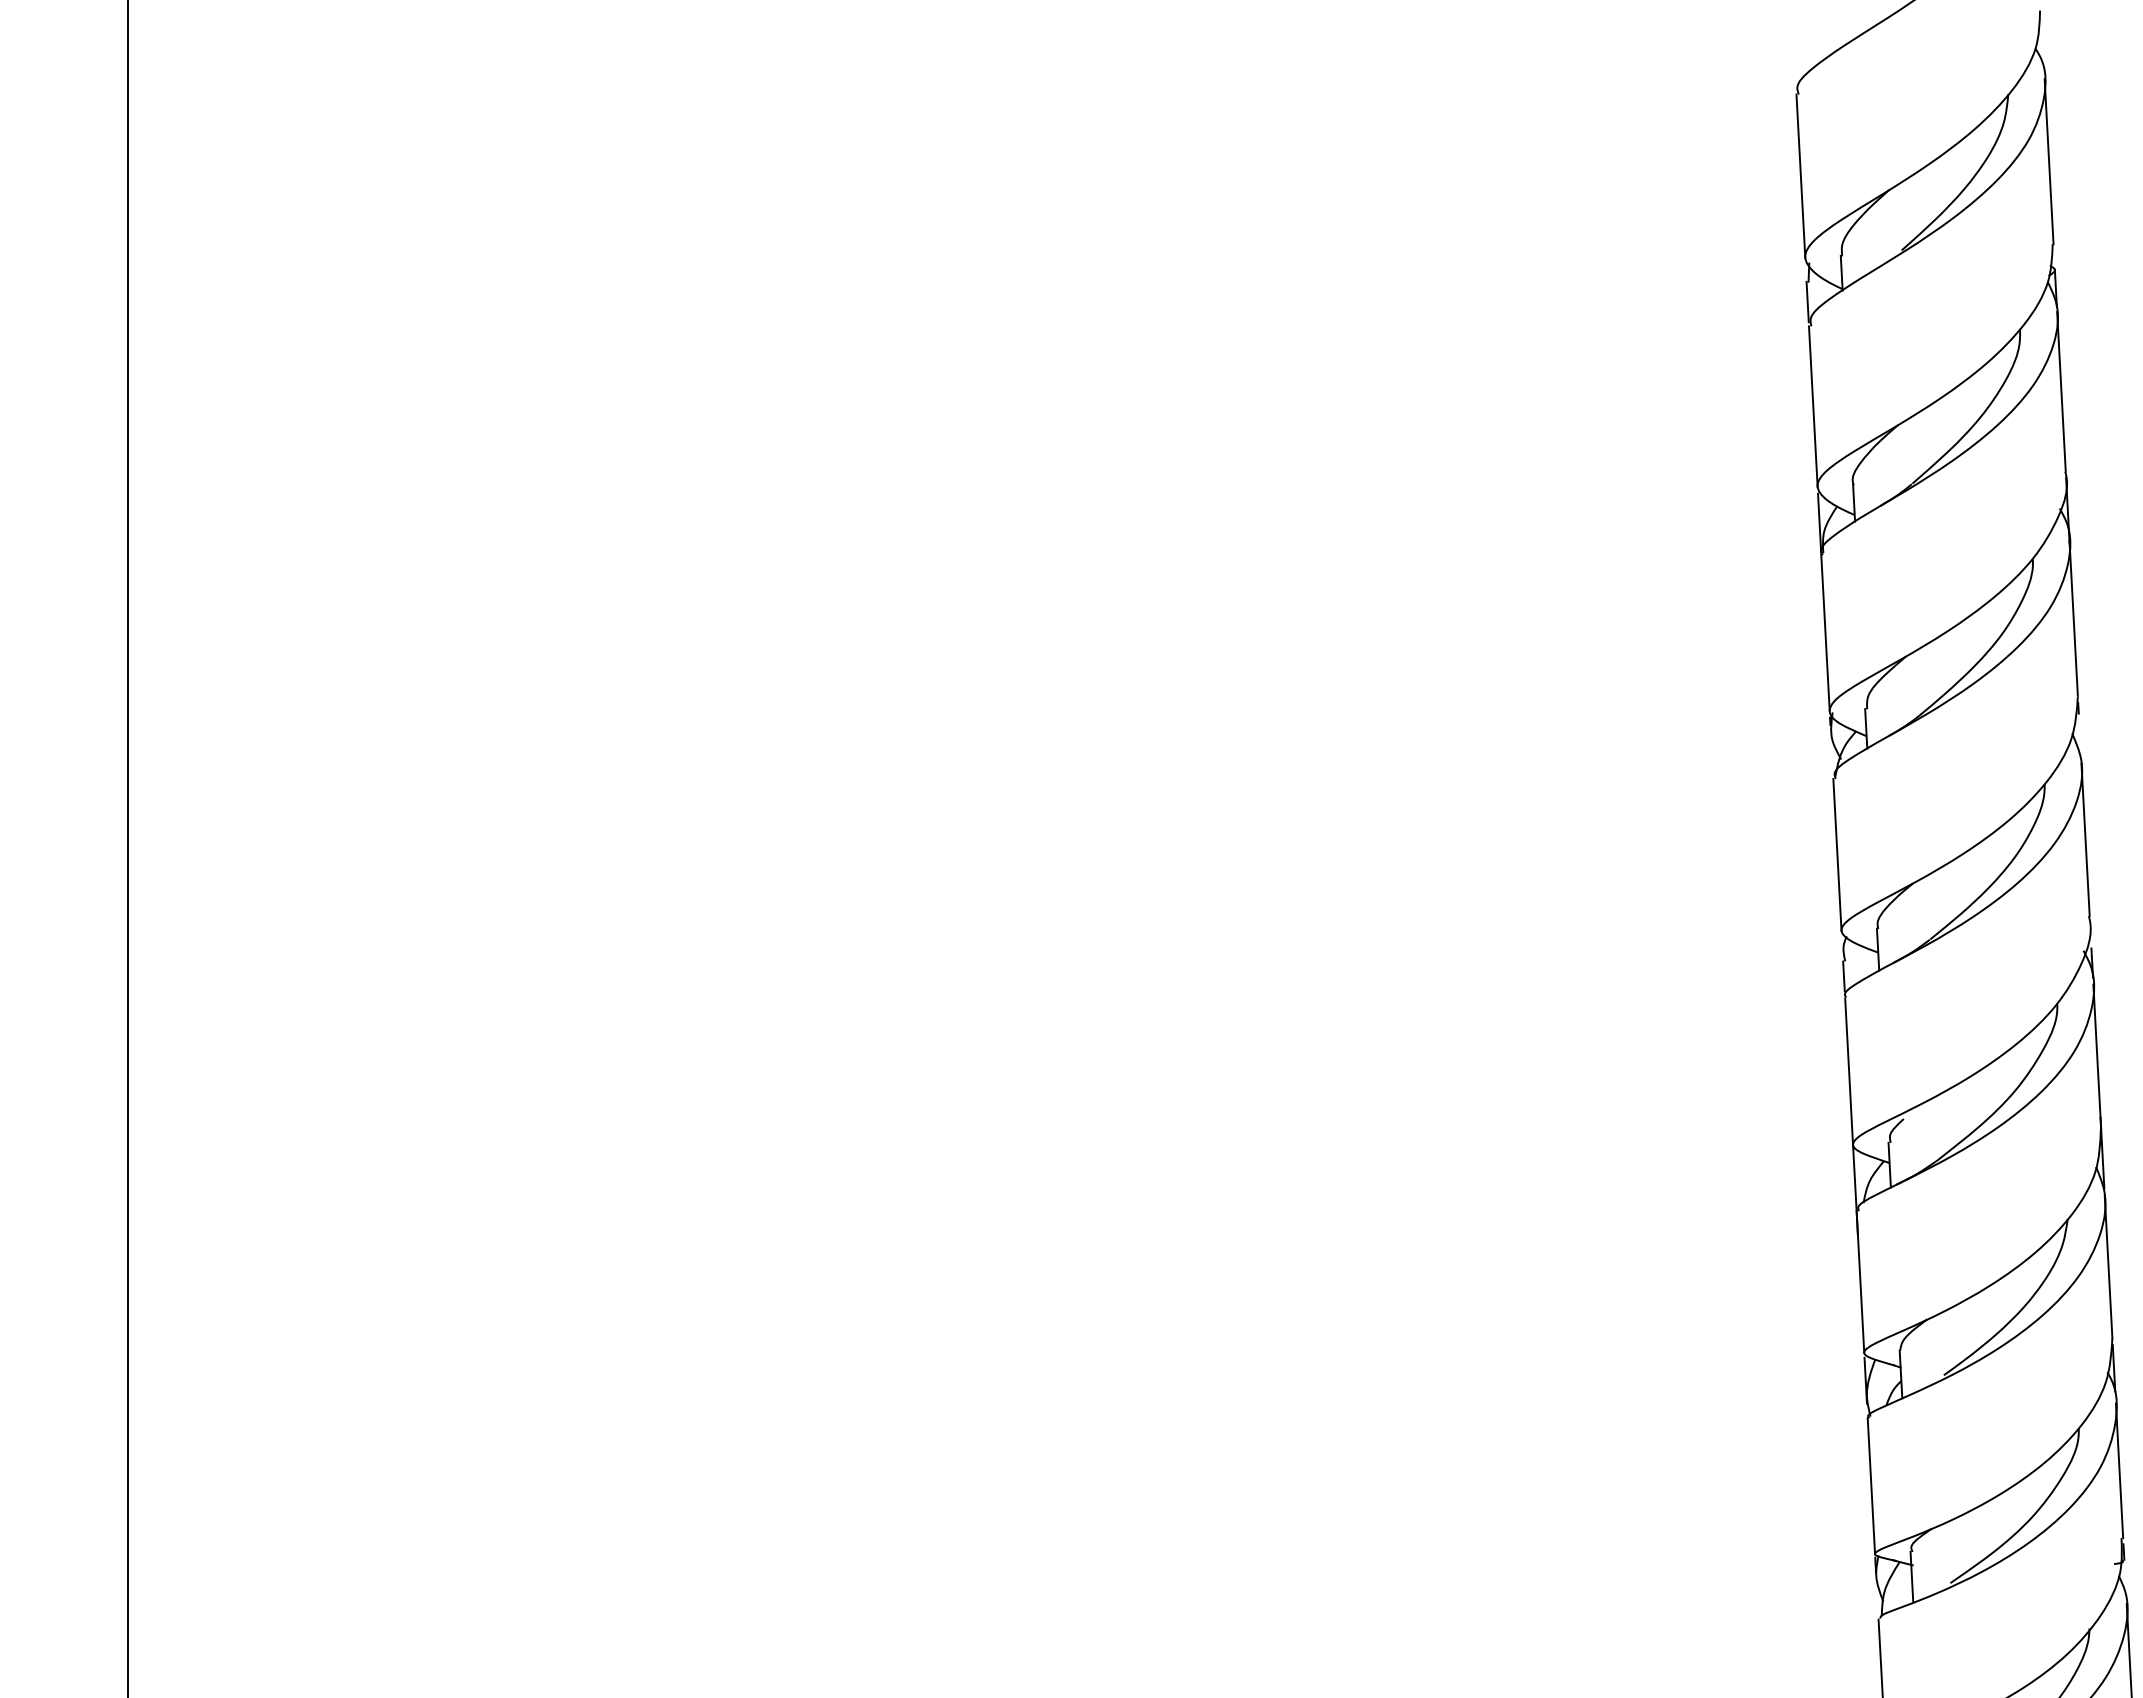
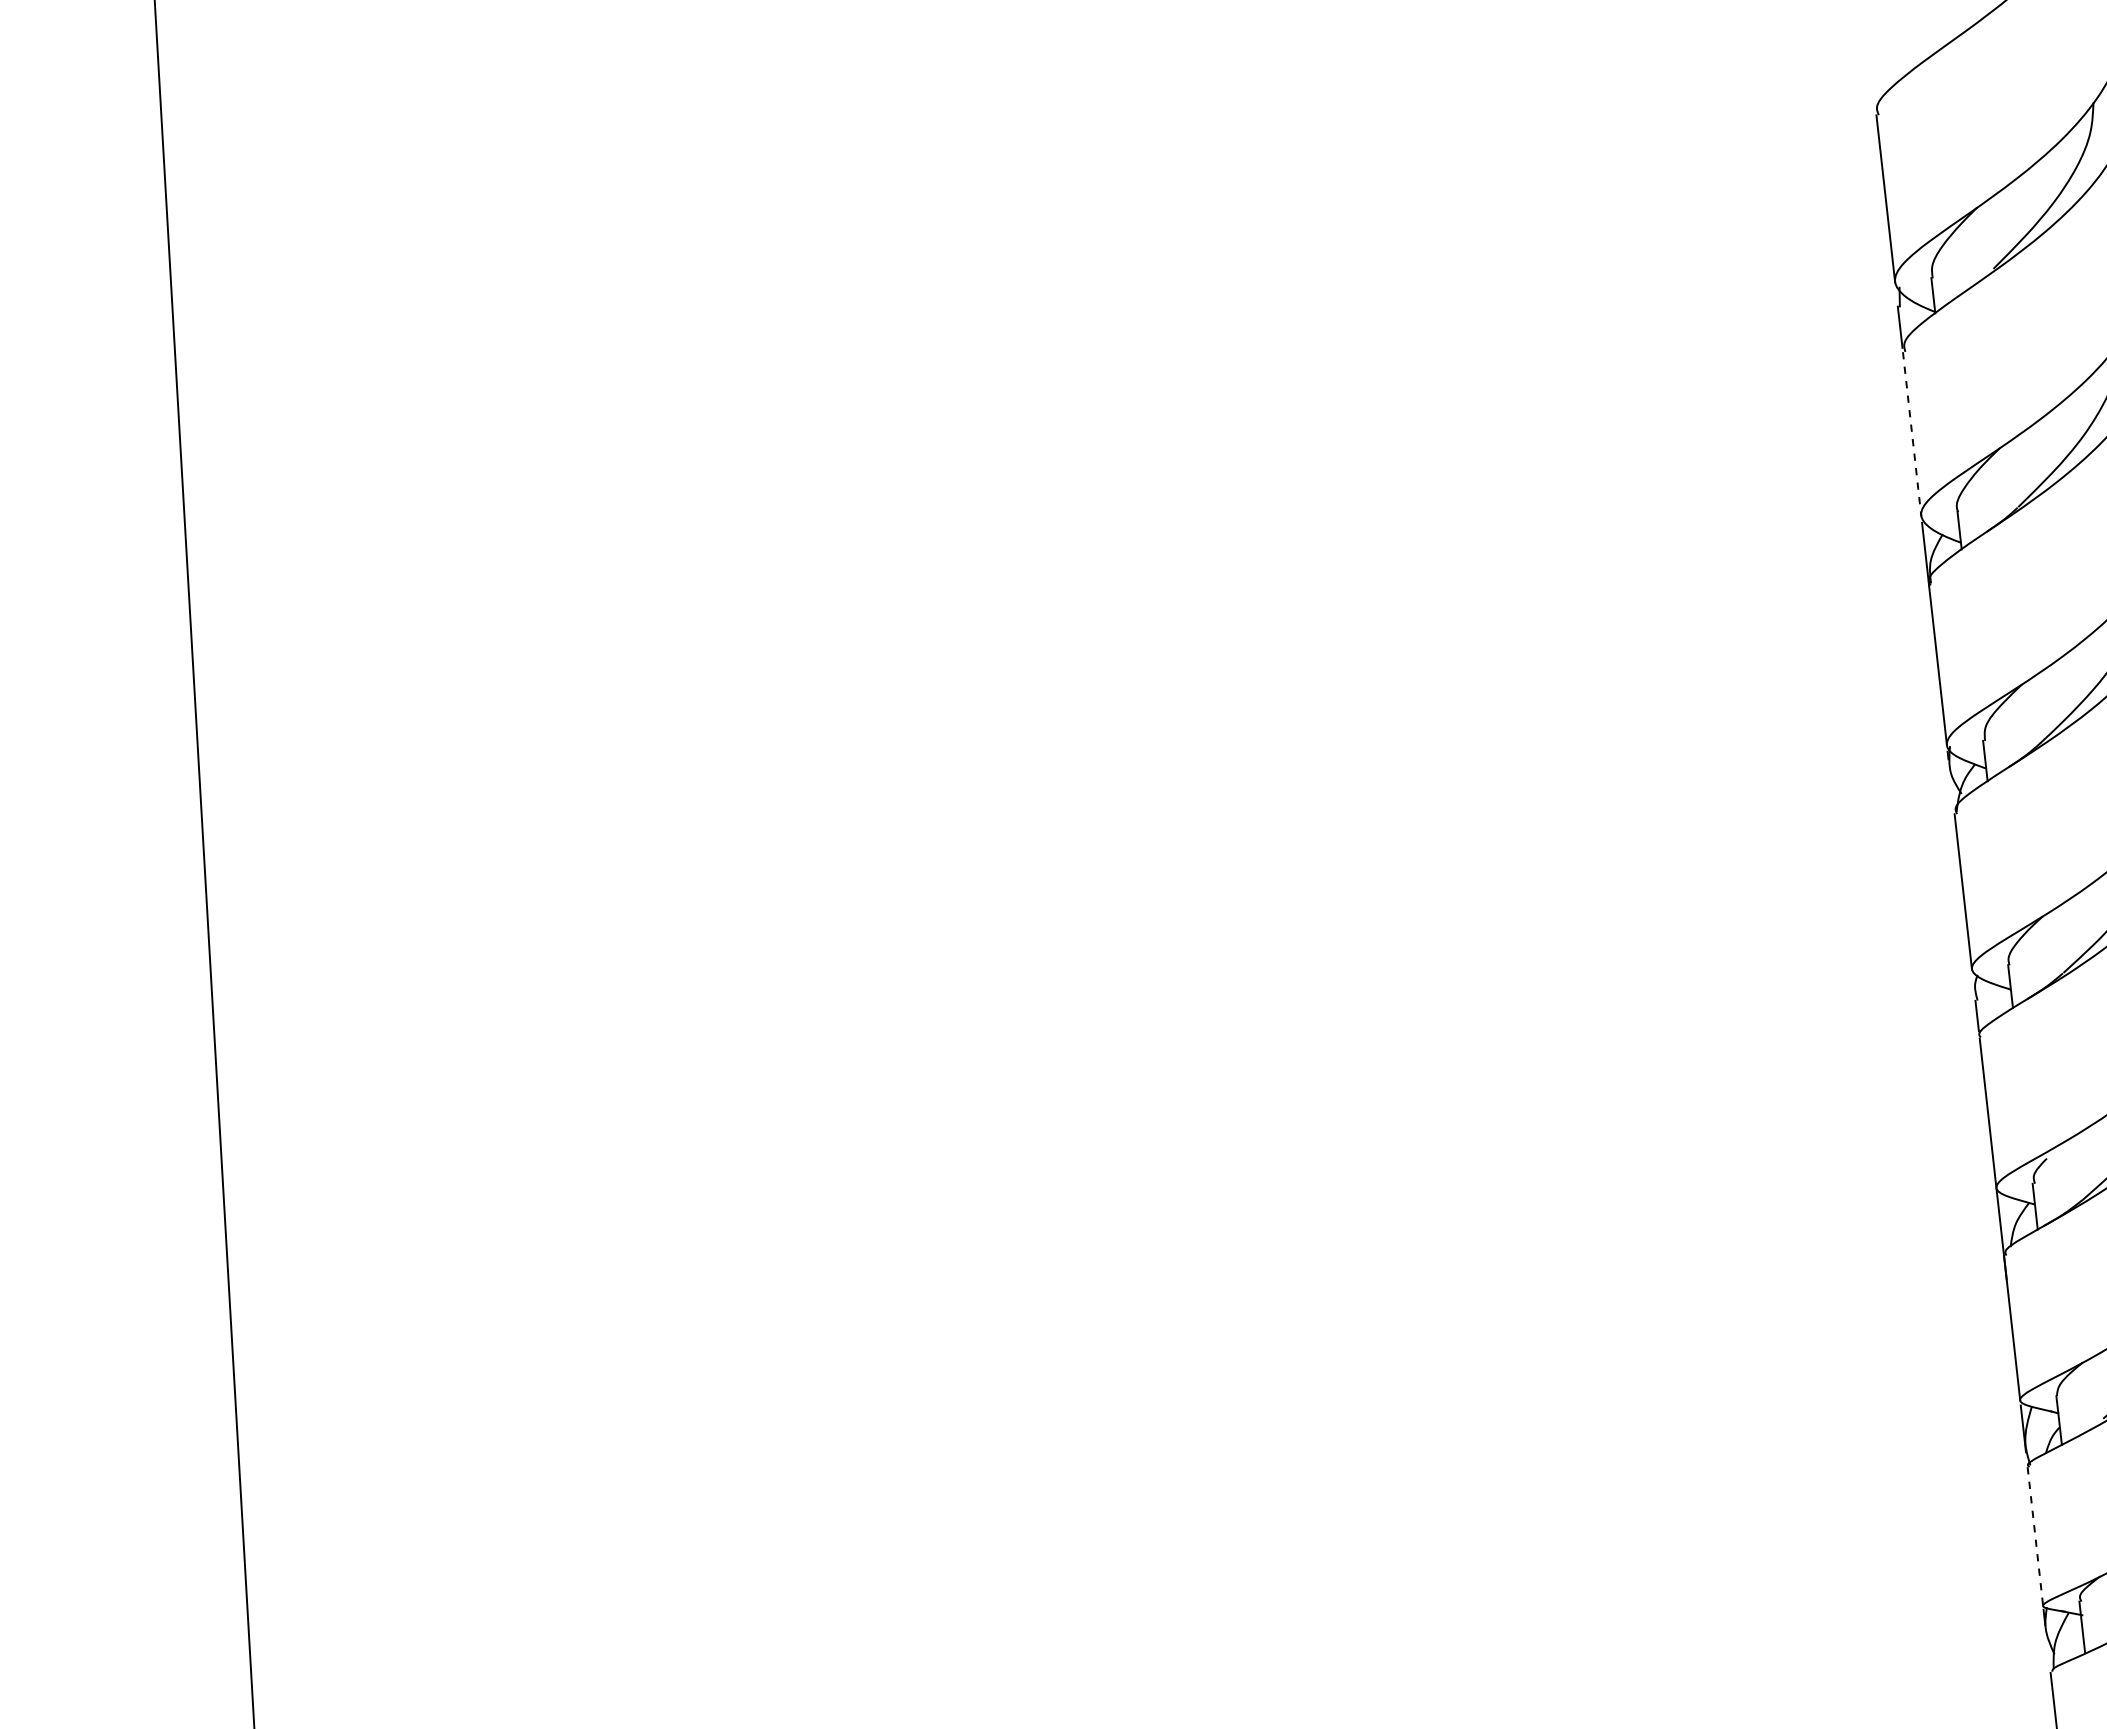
line: (1813, 407) -> (1912, 434), solid -> dashed
line: (1871, 1486) -> (2035, 1536), solid -> dashed

